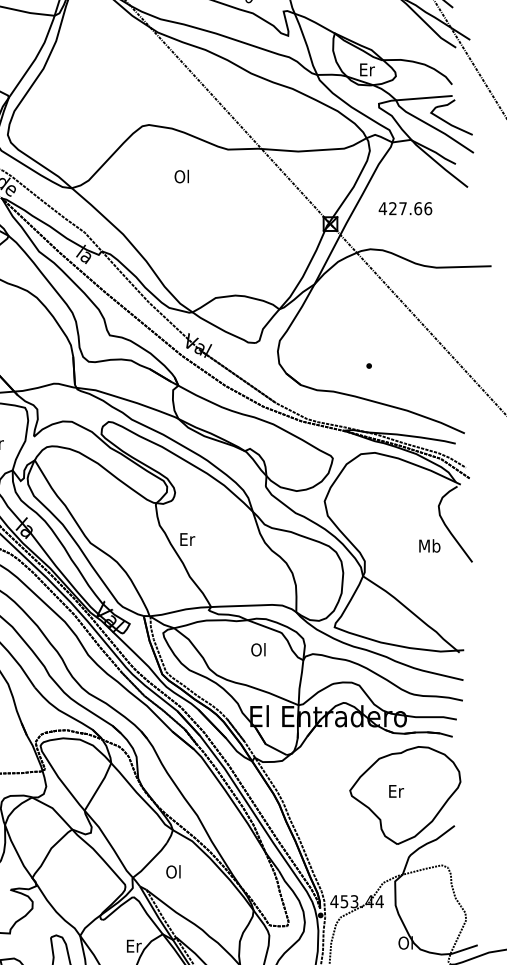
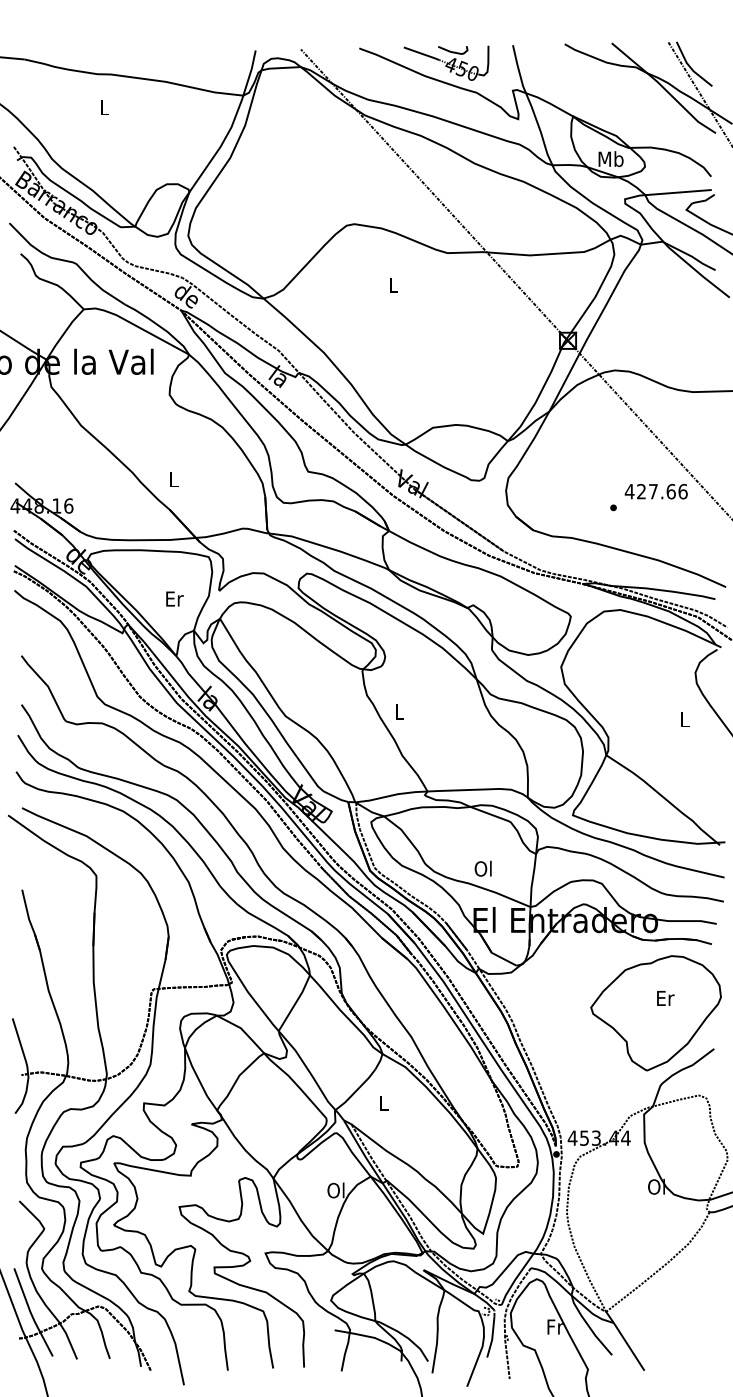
text: (366, 70) -> (610, 159), Er -> Mb
text: (181, 176) -> (392, 284), Ol -> L
text: (404, 208) -> (655, 491), moved
text: (187, 539) -> (399, 711), Er -> L
text: (429, 545) -> (684, 719), Mb -> L
text: (257, 649) -> (482, 868), moved
text: (396, 791) -> (665, 998), moved
text: (172, 872) -> (382, 1103), Ol -> L
text: (133, 946) -> (336, 1190), Er -> Ol

